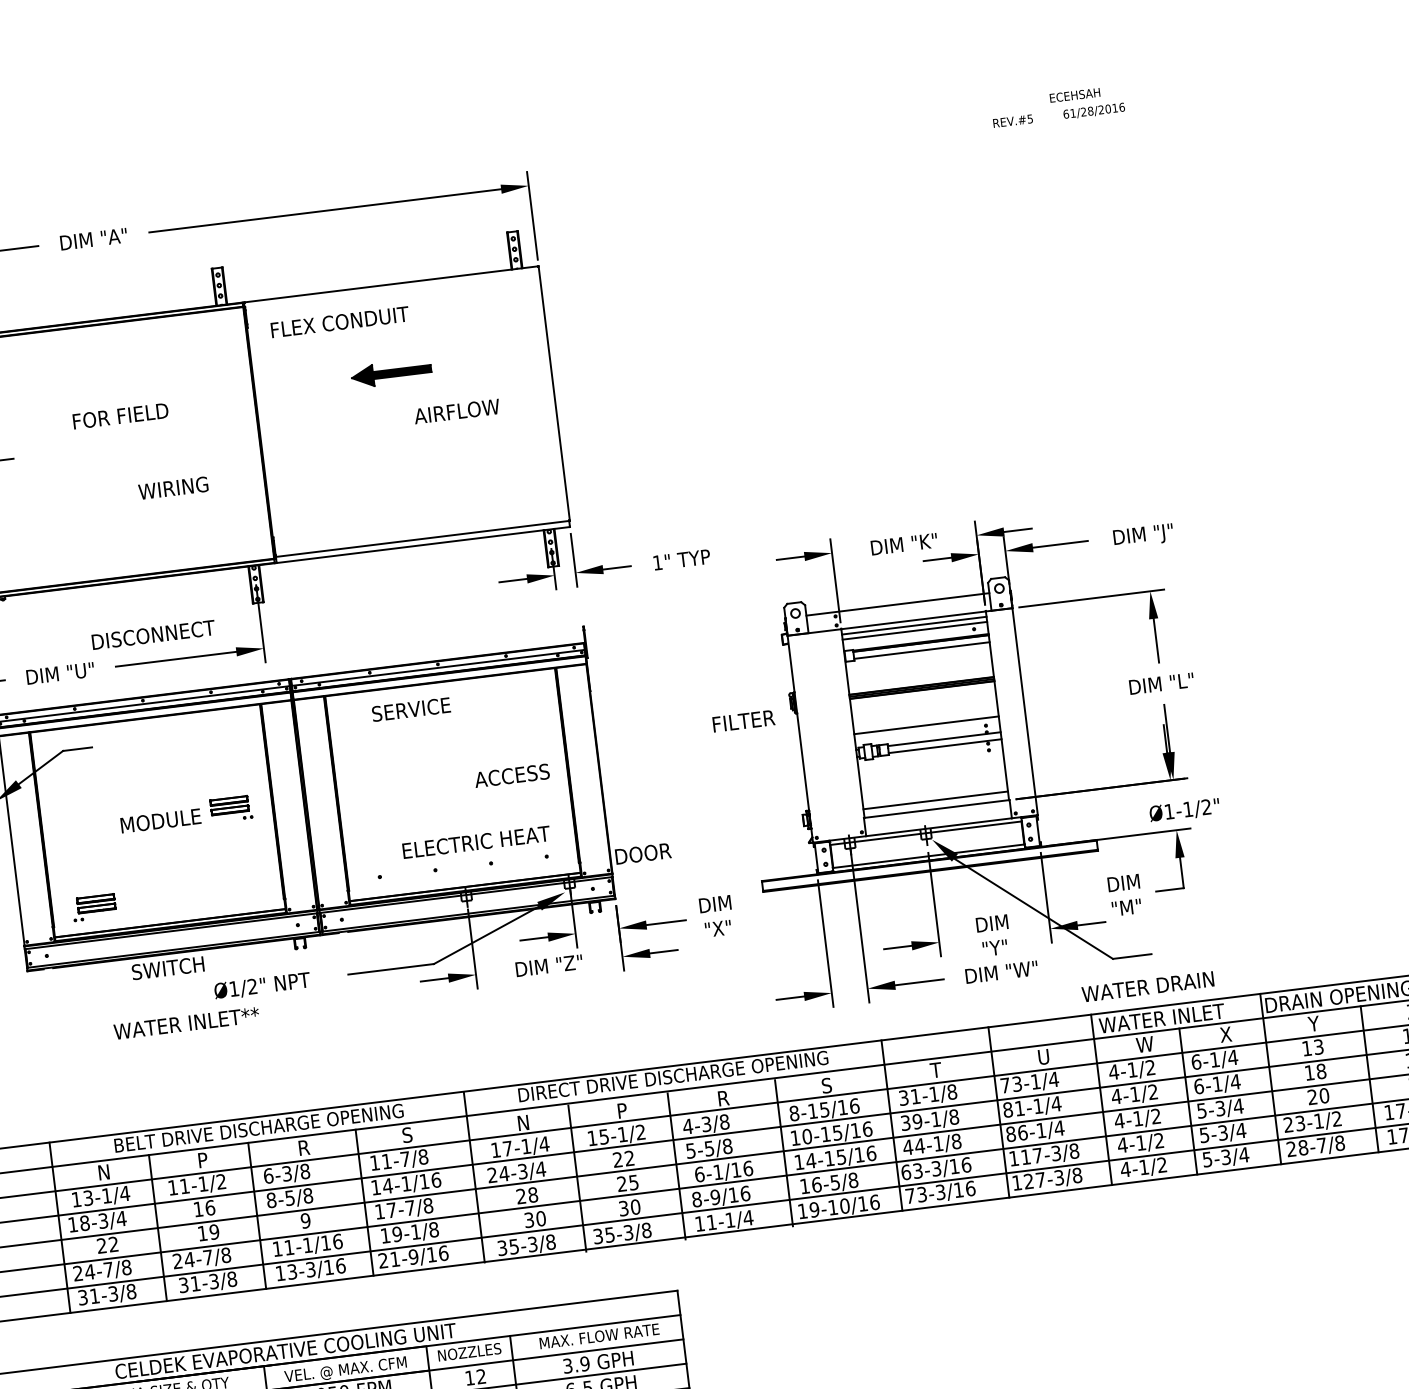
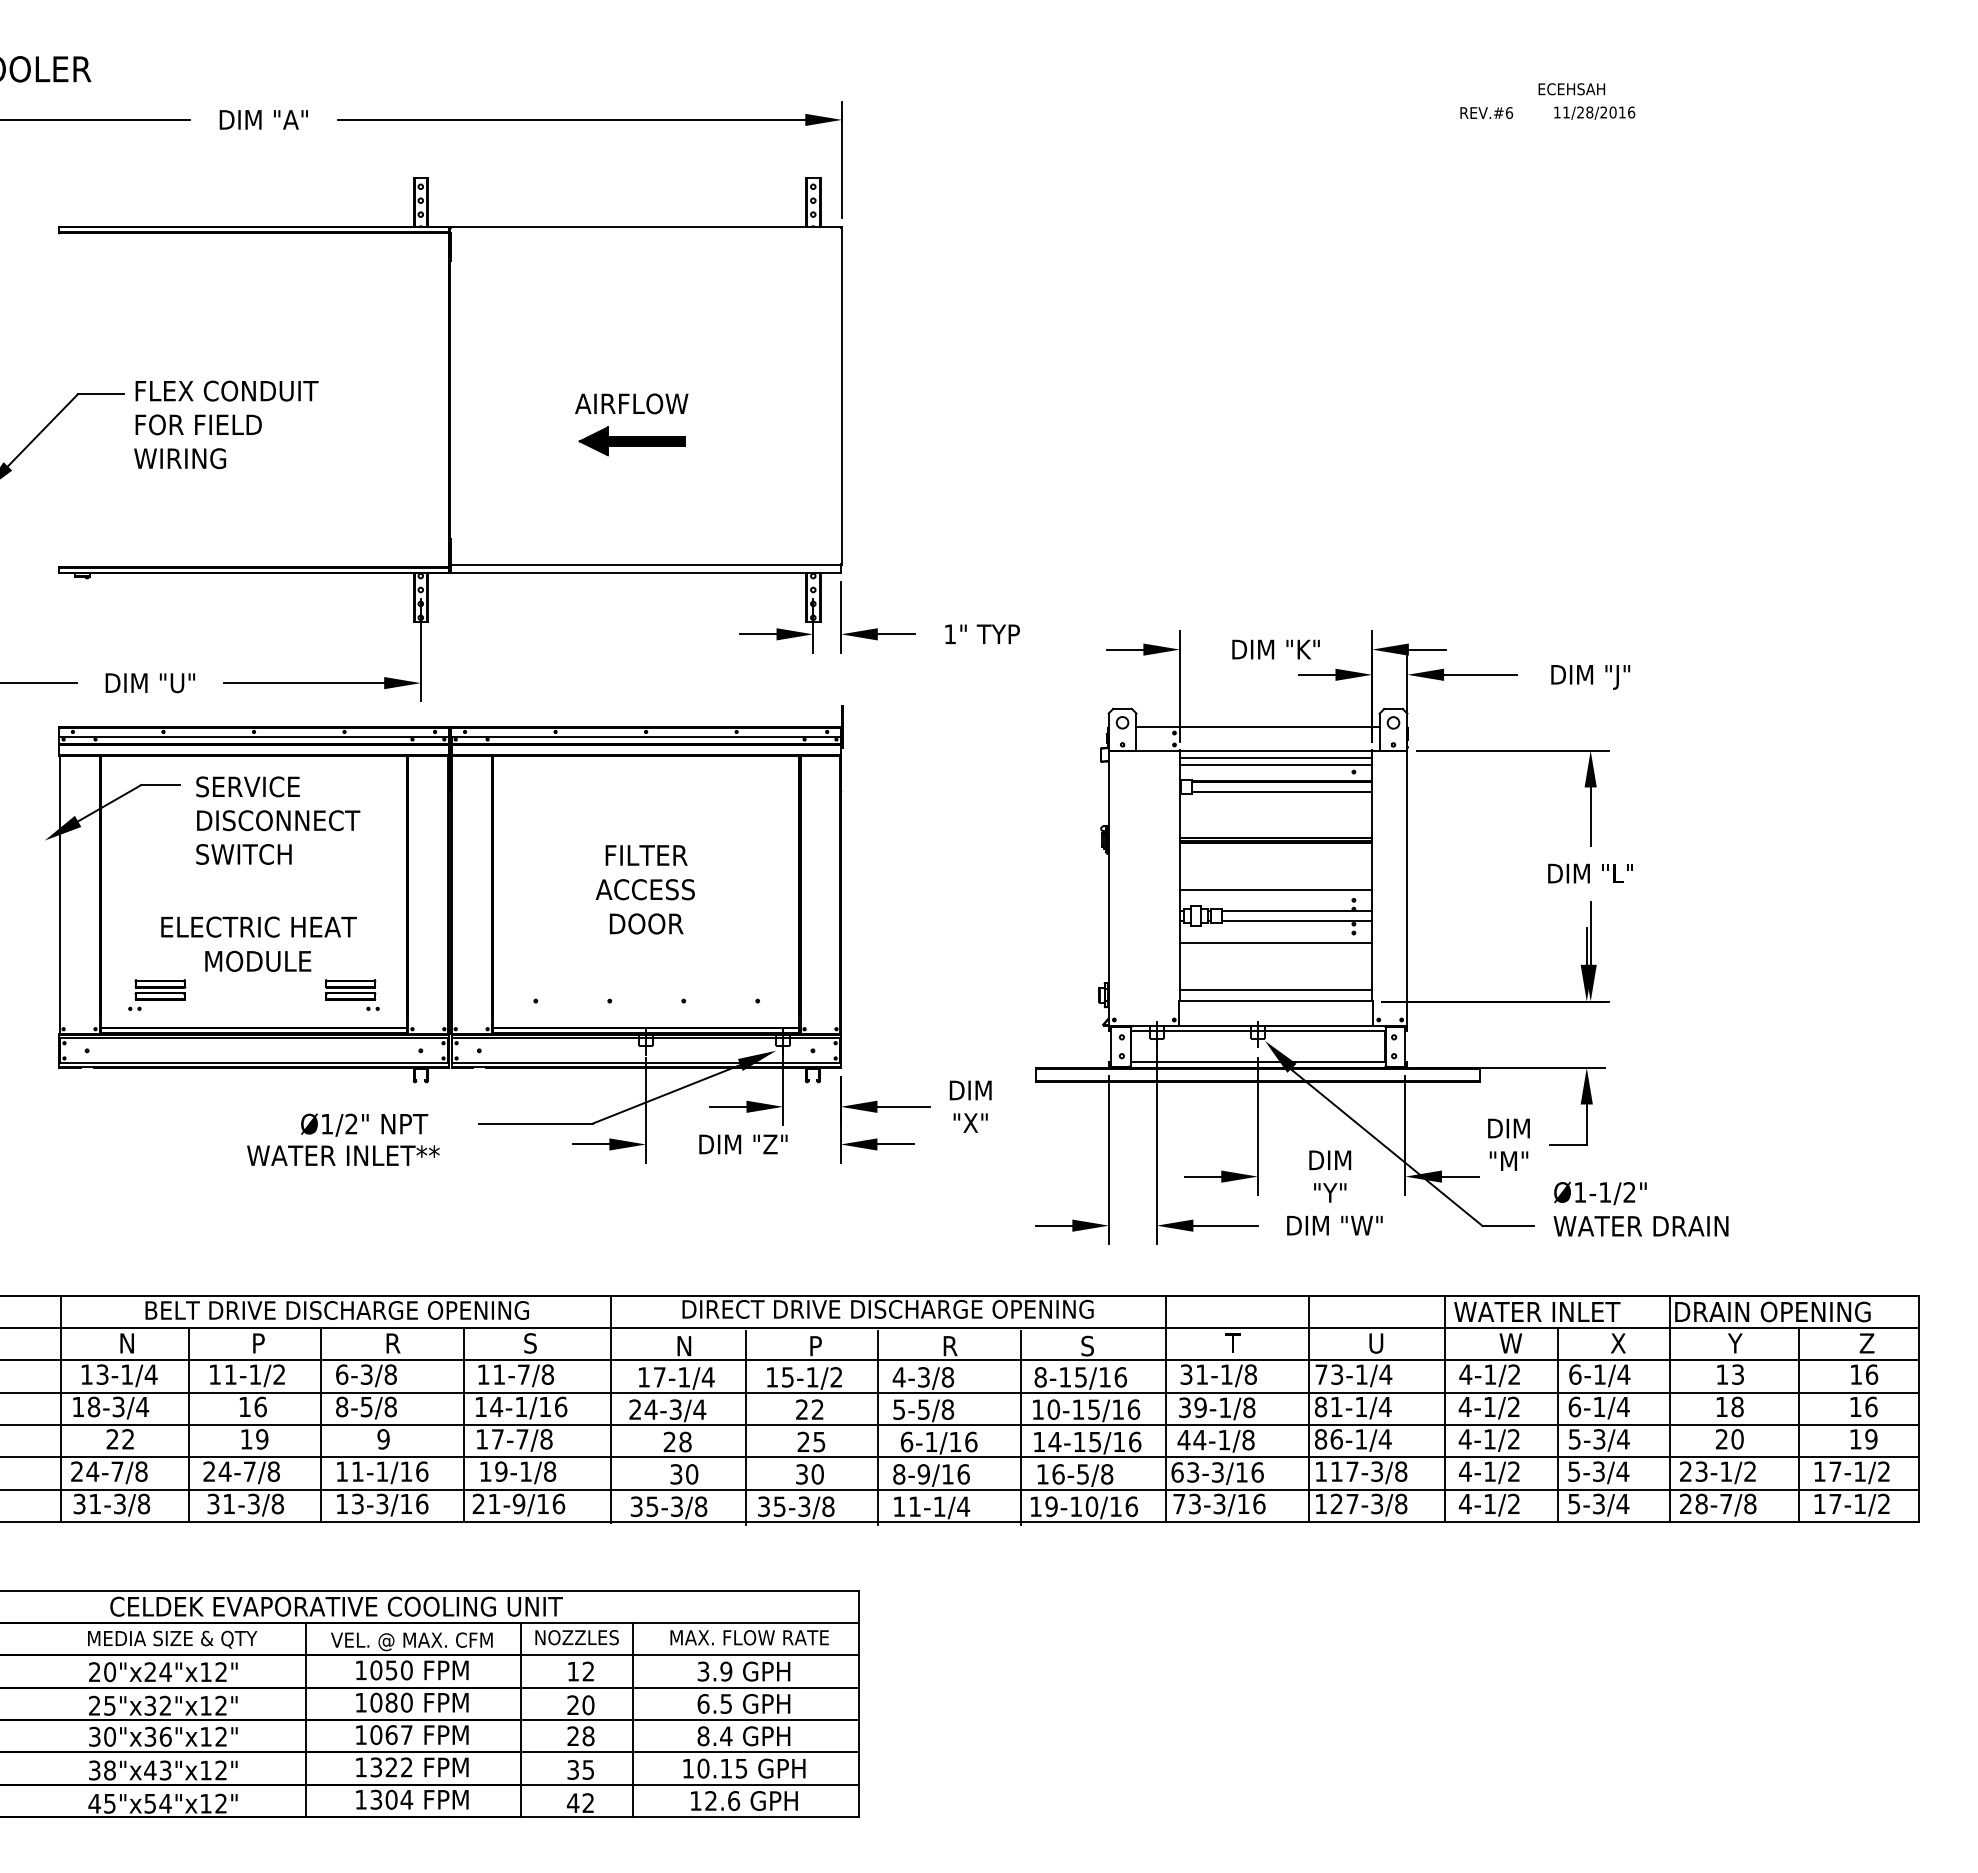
text: (1065, 114) -> (1556, 112), 61/28/2016 -> 11/28/2016
text: (1030, 119) -> (1509, 113), REV.#5 -> REV.#6
text: (339, 321) -> (226, 390), moved
part: (391, 373) -> (631, 441), moved
text: (456, 411) -> (631, 403), moved
text: (120, 415) -> (198, 424), moved
text: (173, 488) -> (180, 458), moved
text: (153, 634) -> (278, 820), moved
text: (410, 709) -> (247, 786), moved
text: (743, 721) -> (646, 855), moved
line: (931, 765) -> (1276, 943), added
text: (511, 775) -> (644, 889), moved
part: (231, 808) -> (352, 994), moved
text: (1184, 810) -> (1600, 1193), moved
text: (161, 820) -> (258, 960), moved
text: (476, 841) -> (258, 926), moved
text: (643, 853) -> (646, 923), moved
text: (167, 968) -> (243, 854), moved
text: (1147, 987) -> (1640, 1226), moved
text: (186, 1023) -> (343, 1155), moved

